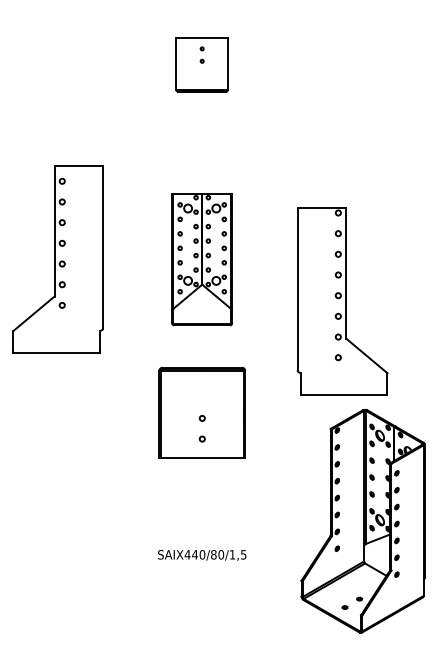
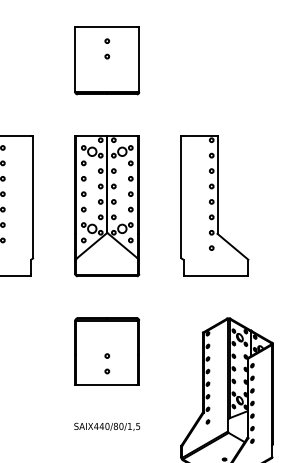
part: (201, 64) -> (106, 60), size x1.67
part: (201, 259) -> (106, 206), size x1.43
part: (342, 301) -> (214, 206), moved
part: (202, 412) -> (107, 351), moved

